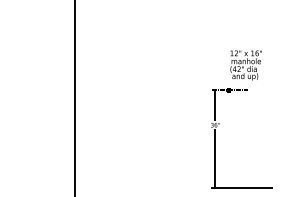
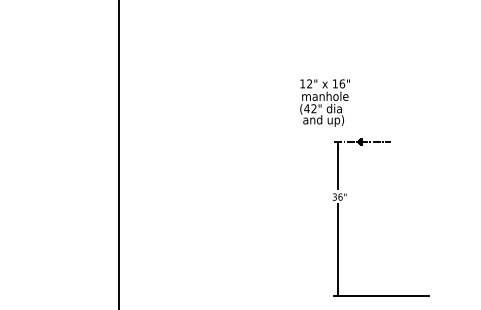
text: (245, 65) -> (324, 102), moved

